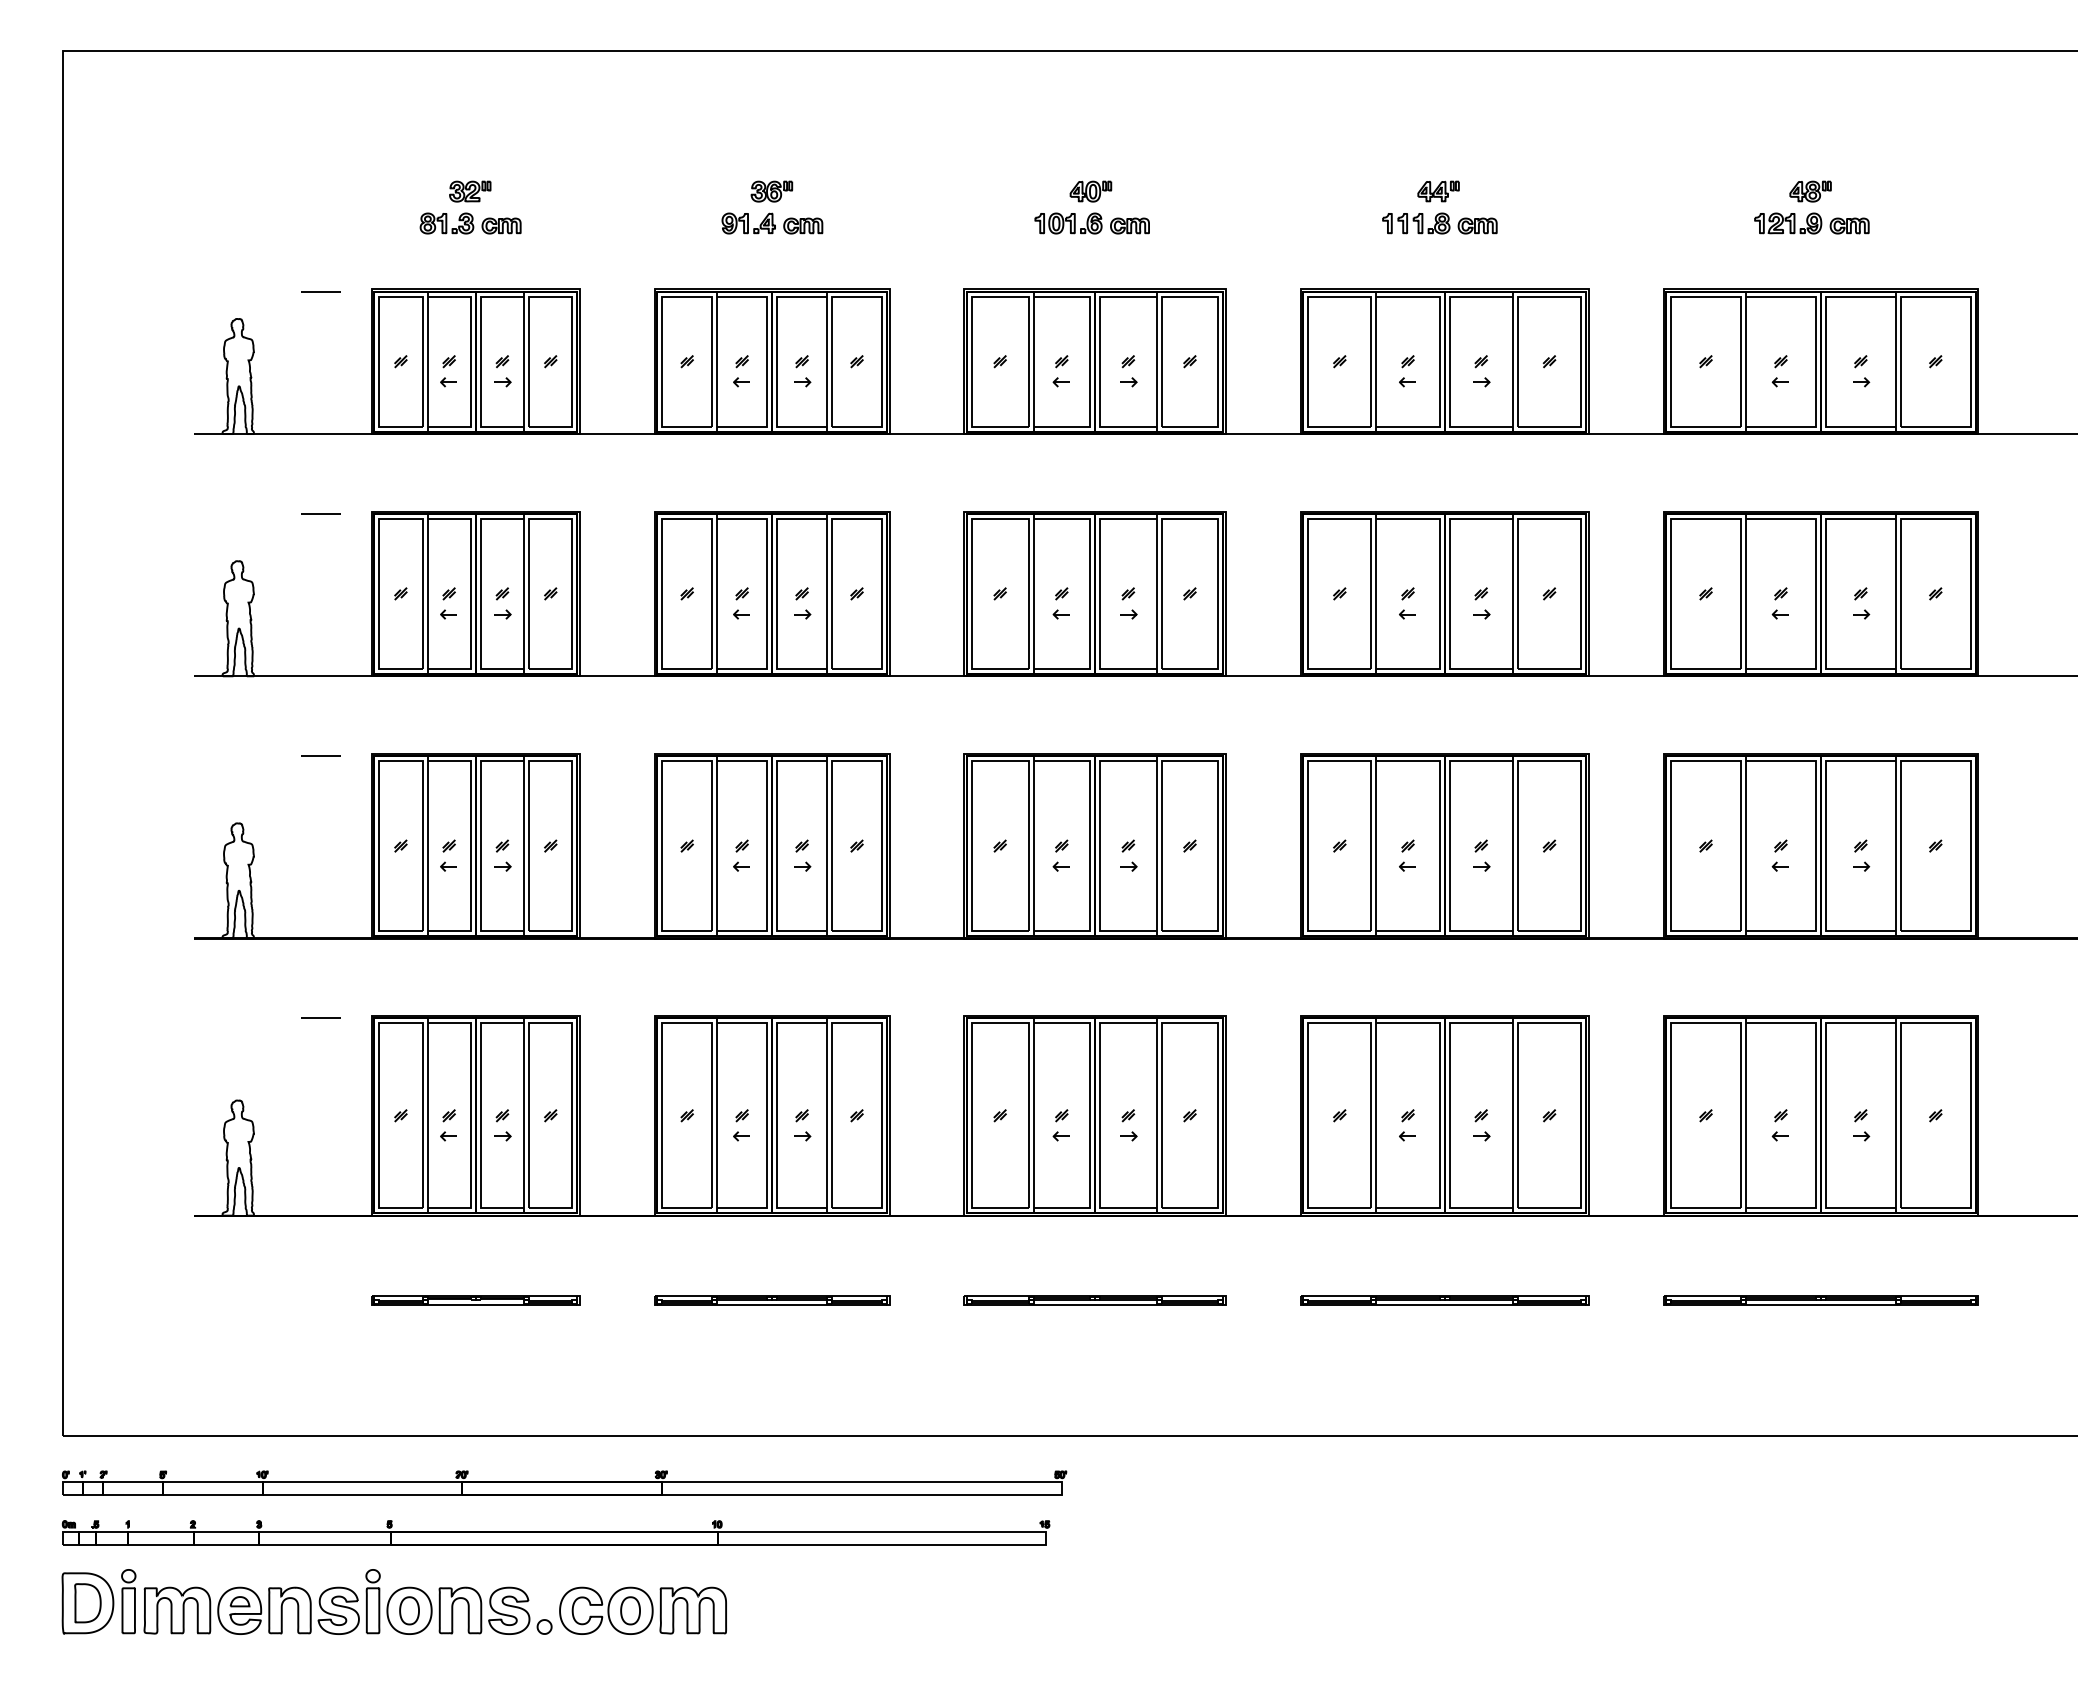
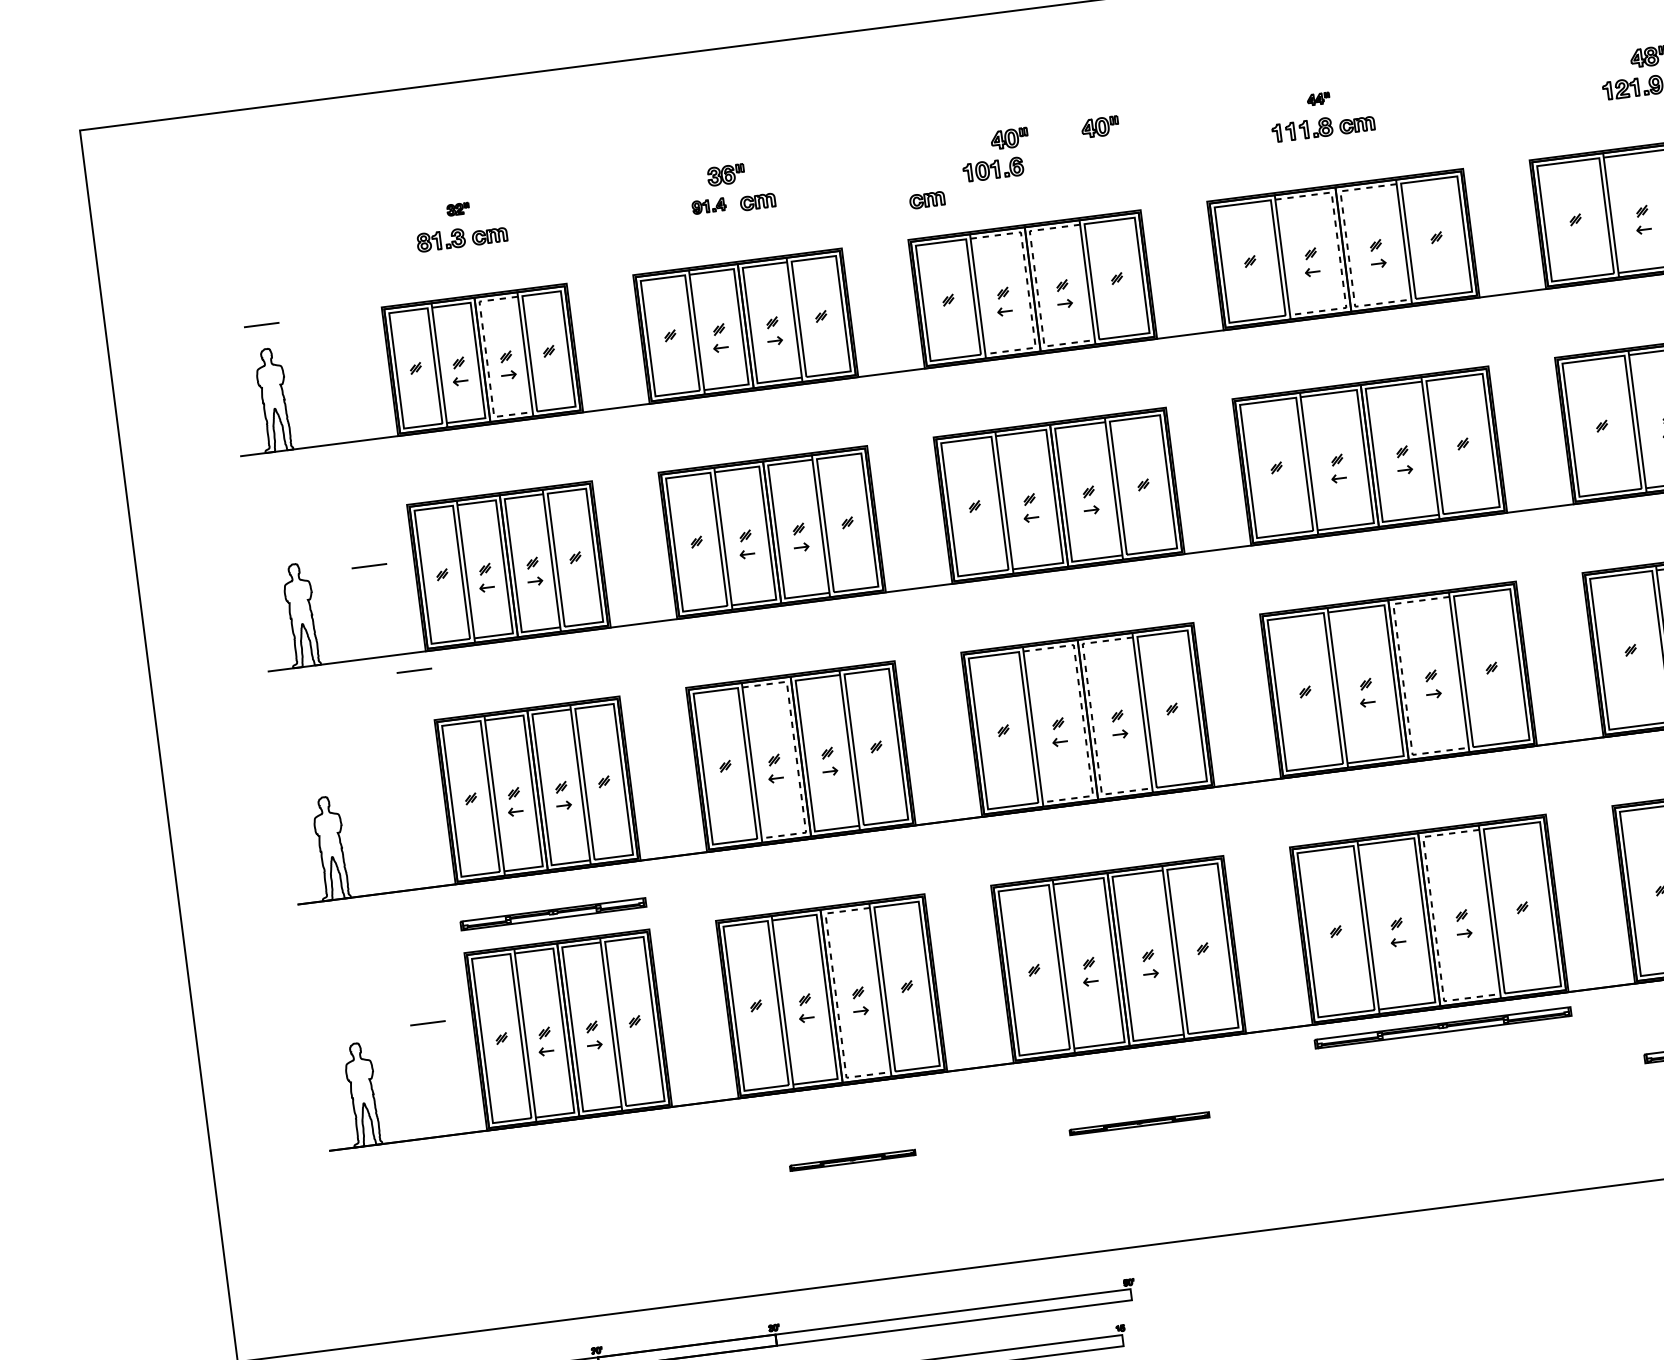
part: (470, 191) -> (458, 209), size x0.6
part: (1192, 191) -> (1099, 127), added
part: (1438, 191) -> (1318, 99), size x0.6
part: (748, 223) -> (709, 206), size x0.7
part: (1129, 225) -> (926, 199), moved
line: (320, 291) -> (260, 324), moved
line: (480, 361) -> (486, 359), solid -> dashed
line: (1090, 361) -> (1028, 289), solid -> dashed
line: (1100, 361) -> (1037, 288), solid -> dashed
line: (1439, 361) -> (1338, 250), solid -> dashed
line: (1449, 361) -> (1347, 248), solid -> dashed
line: (320, 513) -> (368, 565), moved
line: (320, 755) -> (413, 670), moved
line: (767, 846) -> (796, 757), solid -> dashed
line: (1090, 846) -> (1083, 720), solid -> dashed
line: (1100, 846) -> (1092, 719), solid -> dashed
line: (1449, 846) -> (1402, 679), solid -> dashed
line: (320, 1017) -> (427, 1022), moved
line: (777, 1116) -> (836, 996), solid -> dashed
line: (1449, 1116) -> (1433, 919), solid -> dashed
part: (475, 1300) -> (553, 914), moved
part: (772, 1300) -> (852, 1160), size x0.6
part: (1094, 1300) -> (1139, 1123), size x0.6
part: (1444, 1300) -> (1442, 1027), moved

